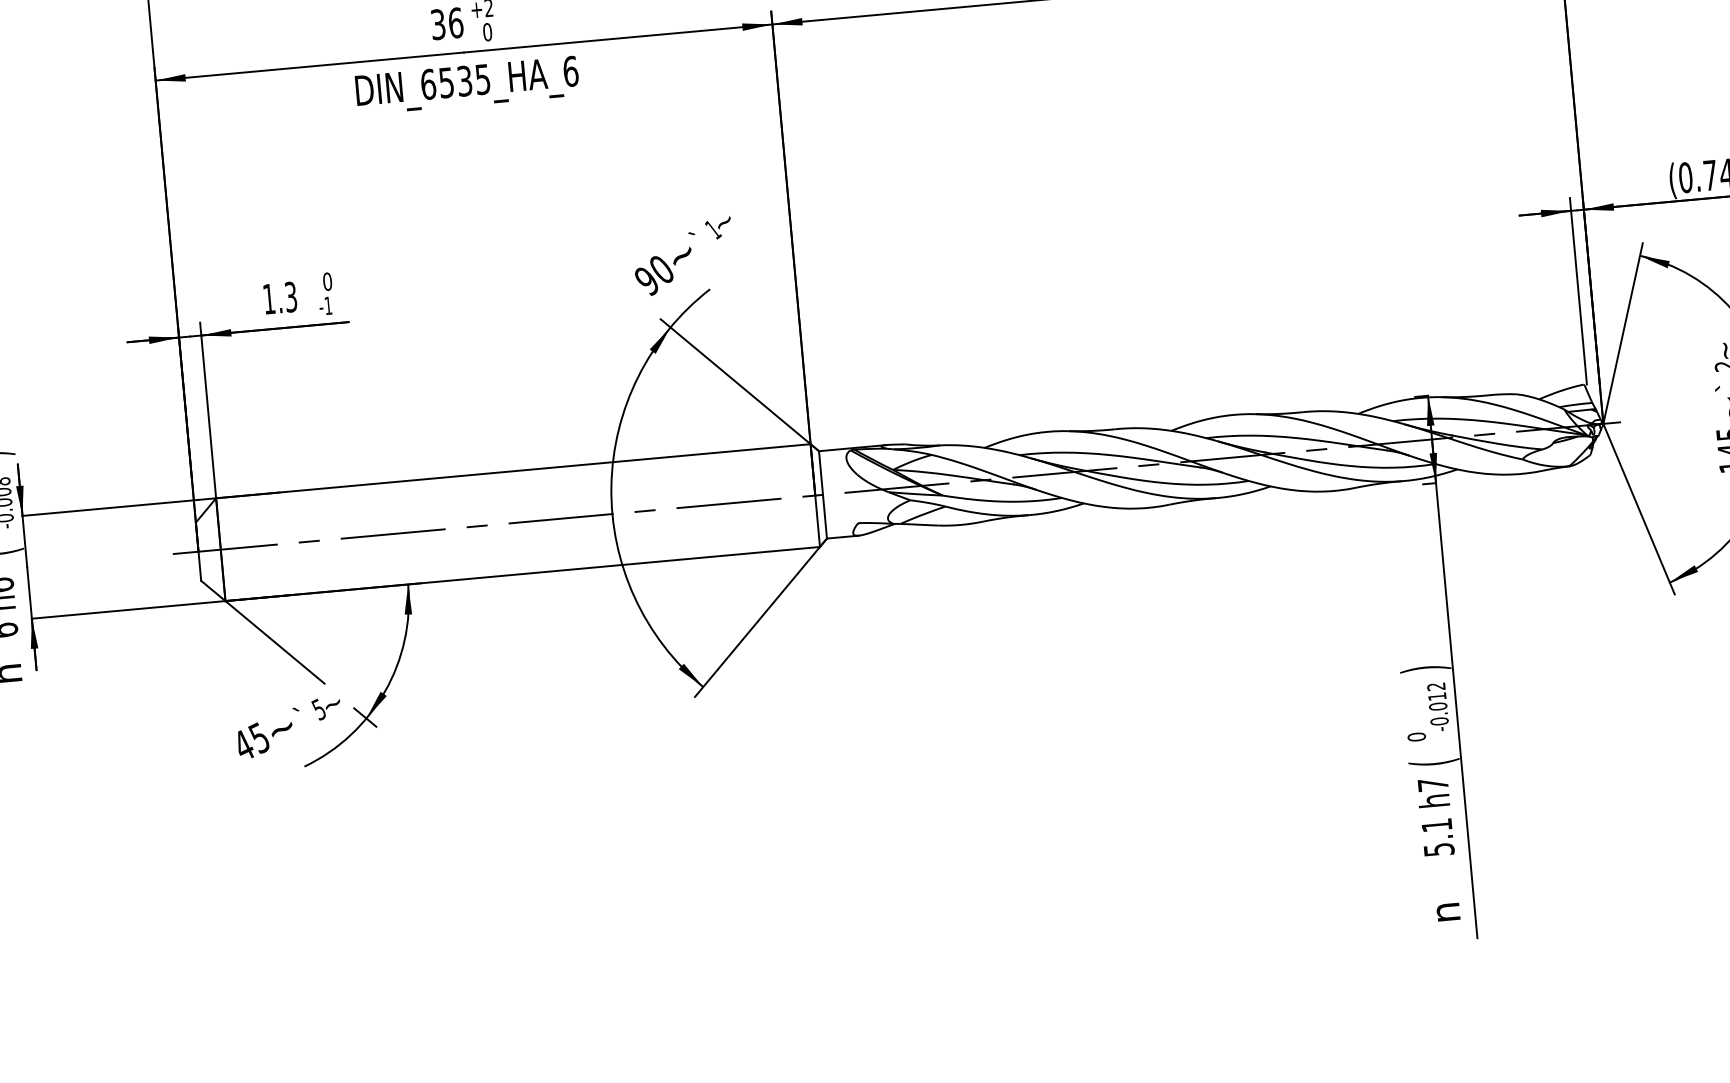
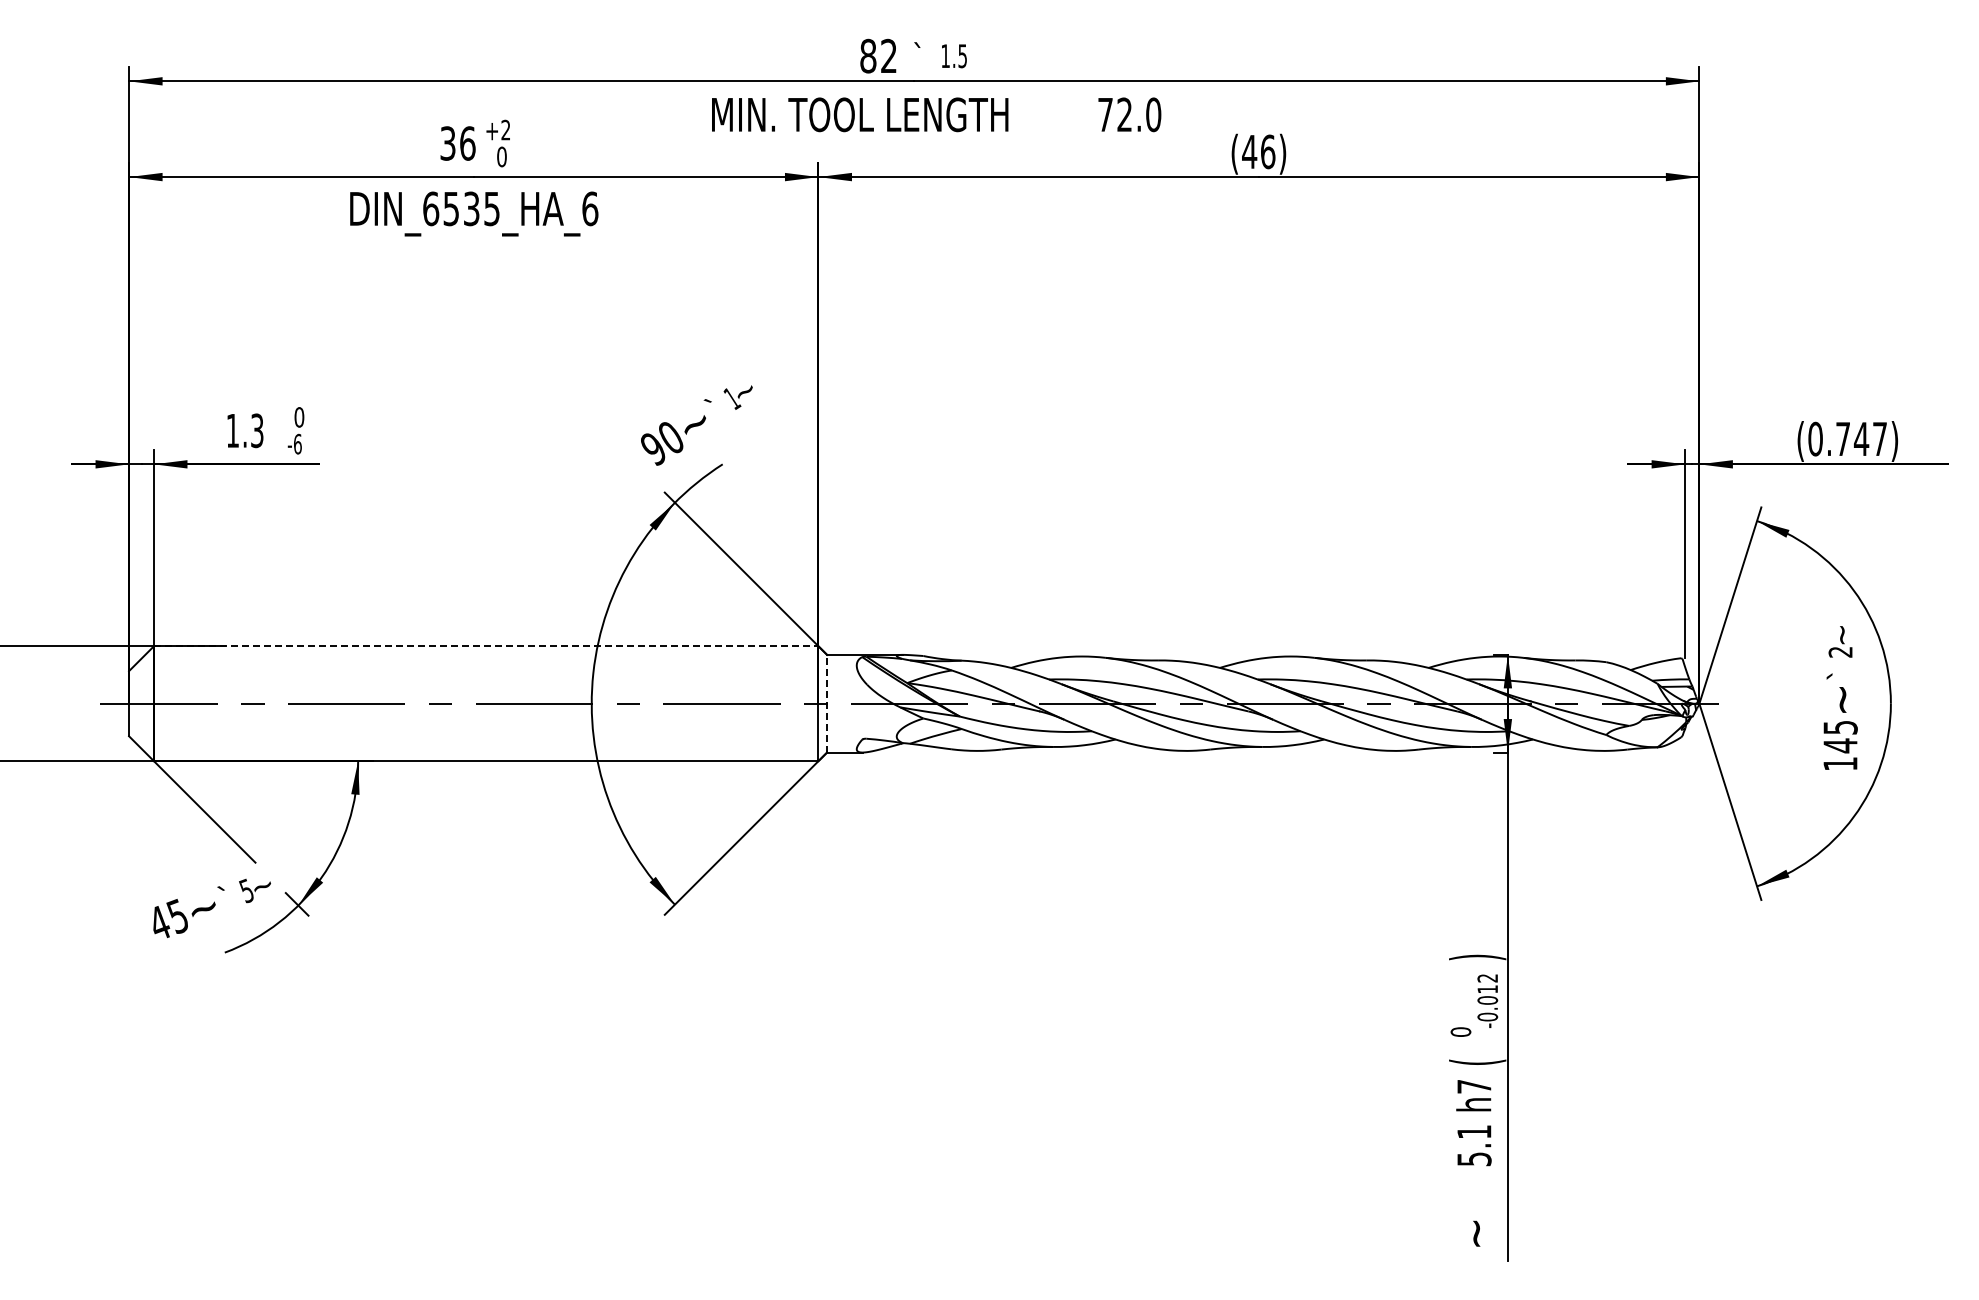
text: (328, 305) -> (297, 443), -1 -> -6
line: (513, 471) -> (486, 646), solid -> dashed
line: (823, 494) -> (827, 703), solid -> dashed
text: (1448, 915) -> (1478, 1233), n -> ~

